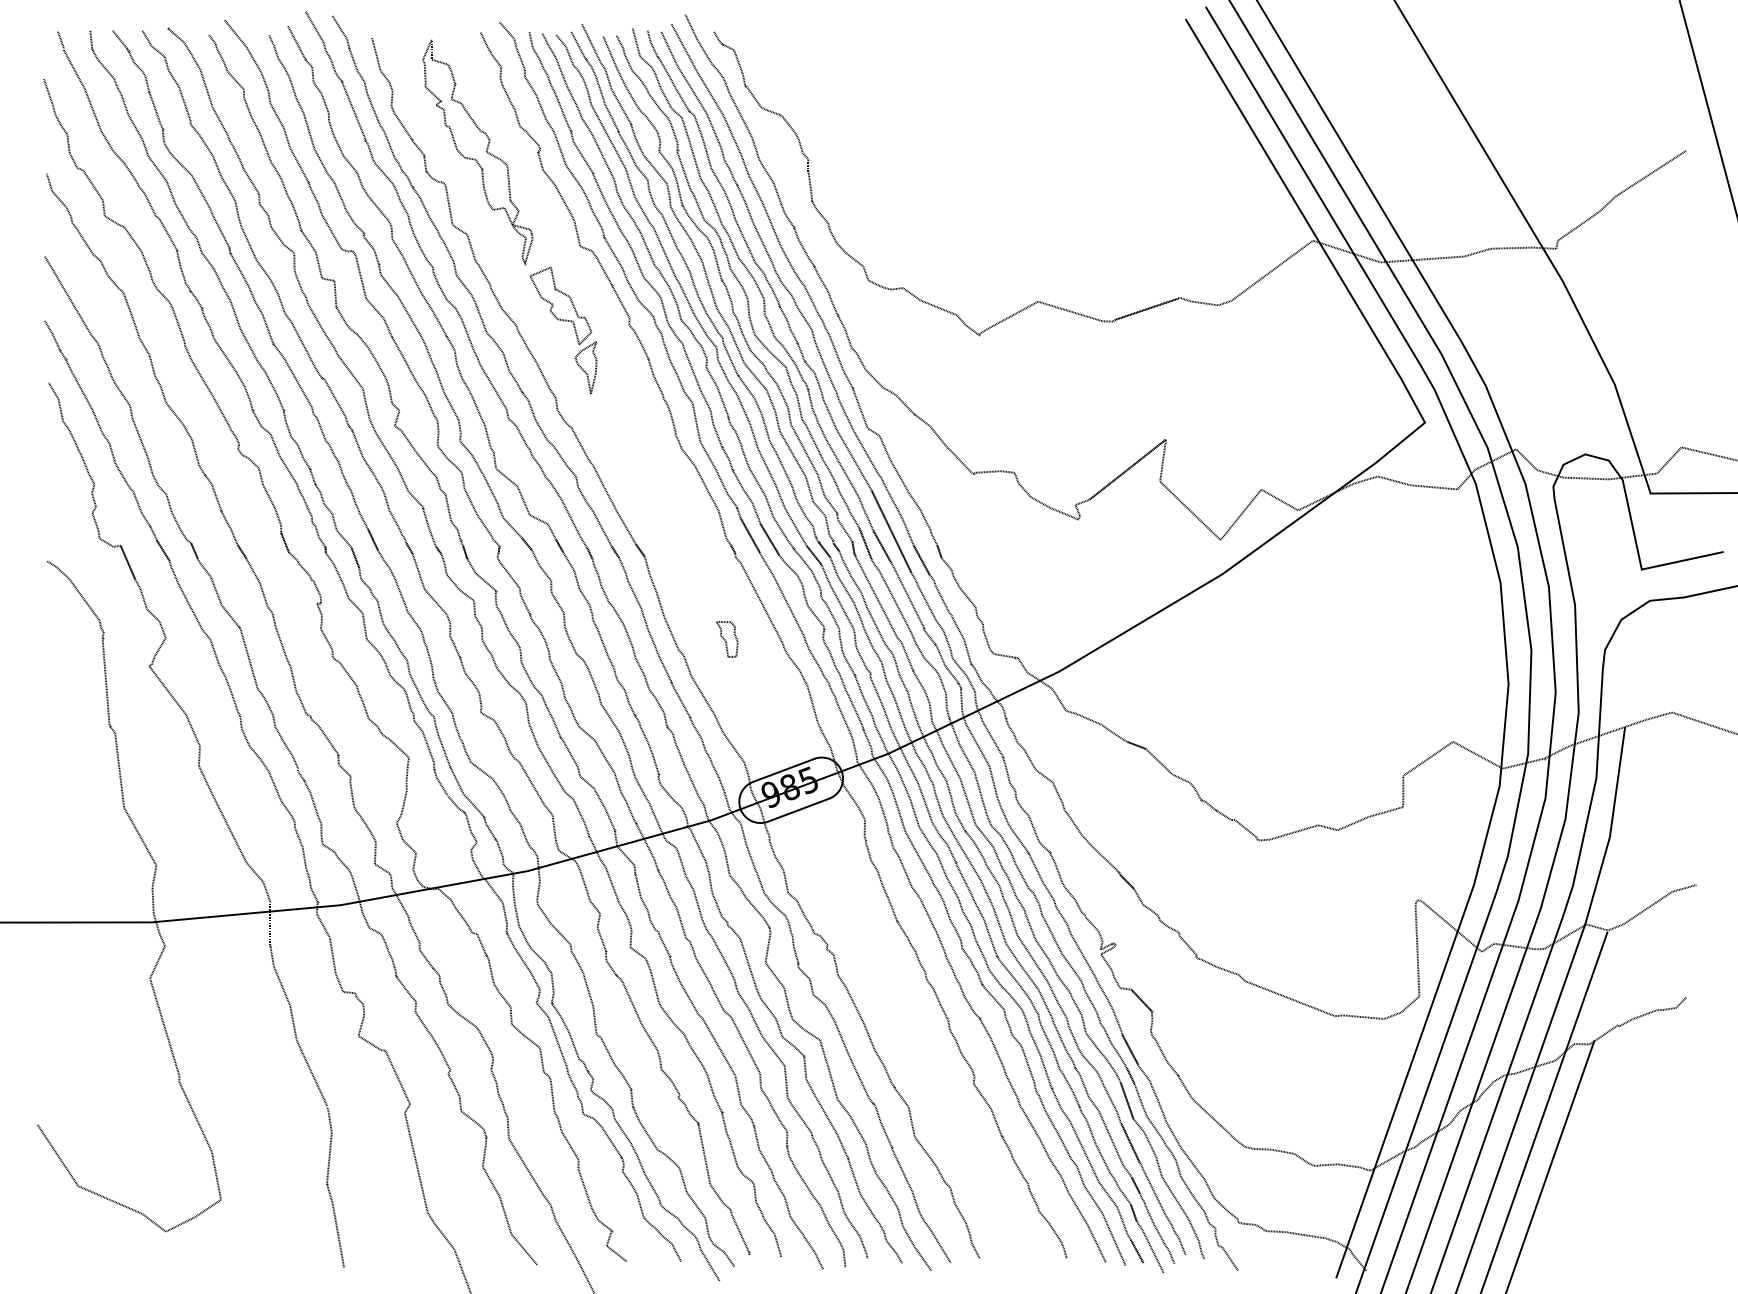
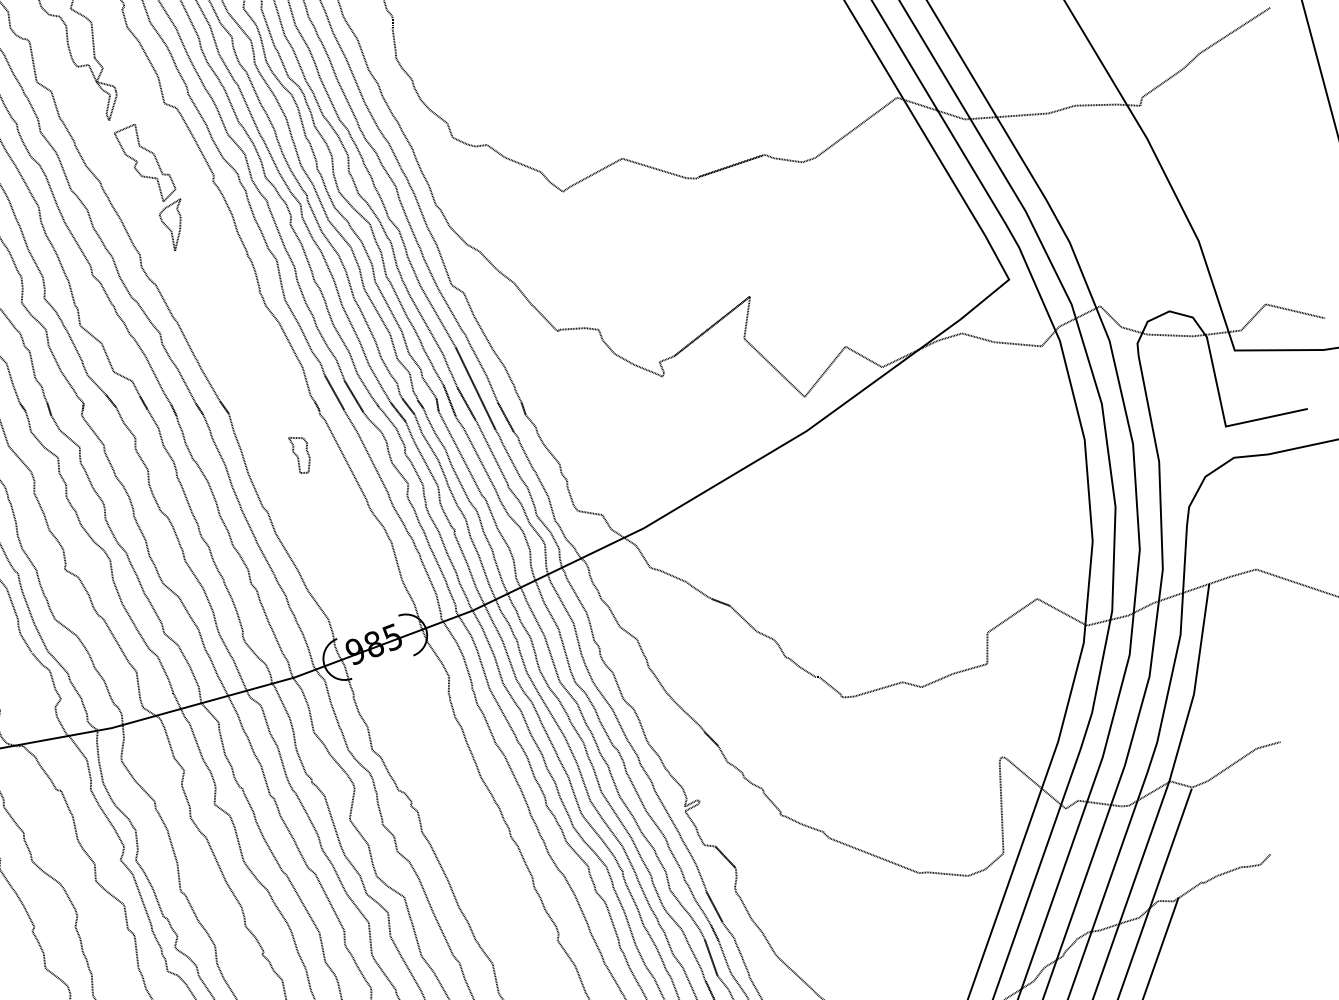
part: (727, 639) -> (299, 455), moved
line: (783, 769) -> (367, 626), removed
line: (798, 809) -> (382, 666), removed

